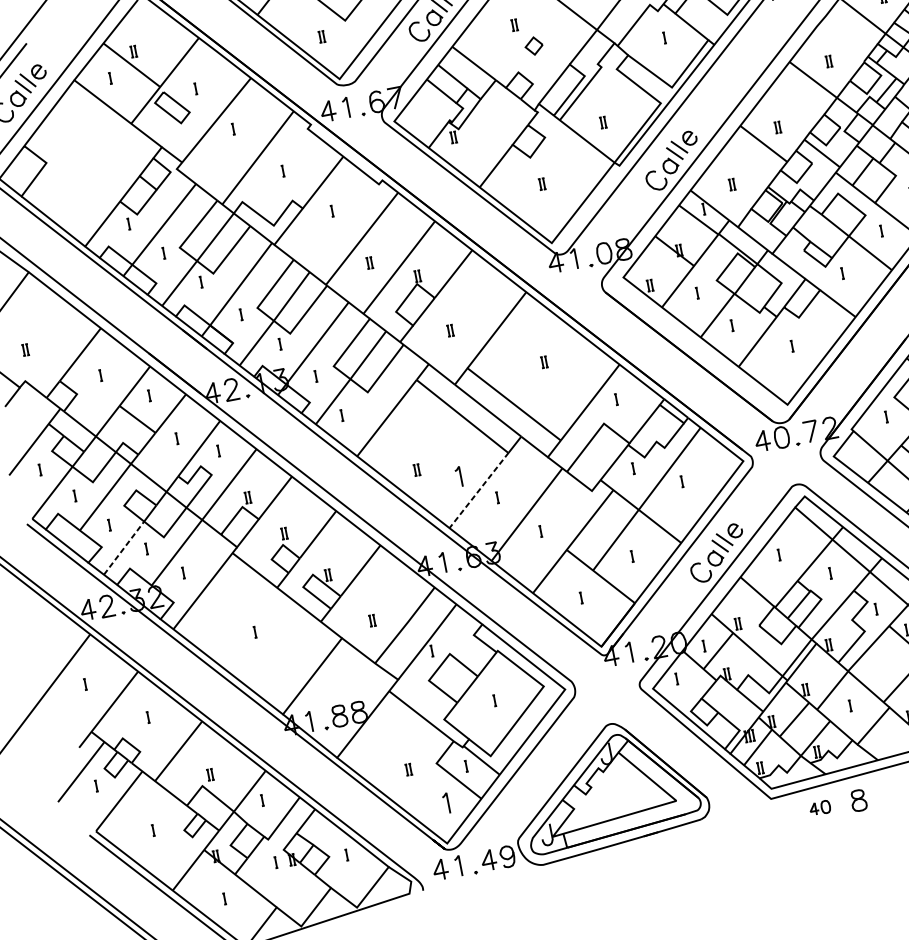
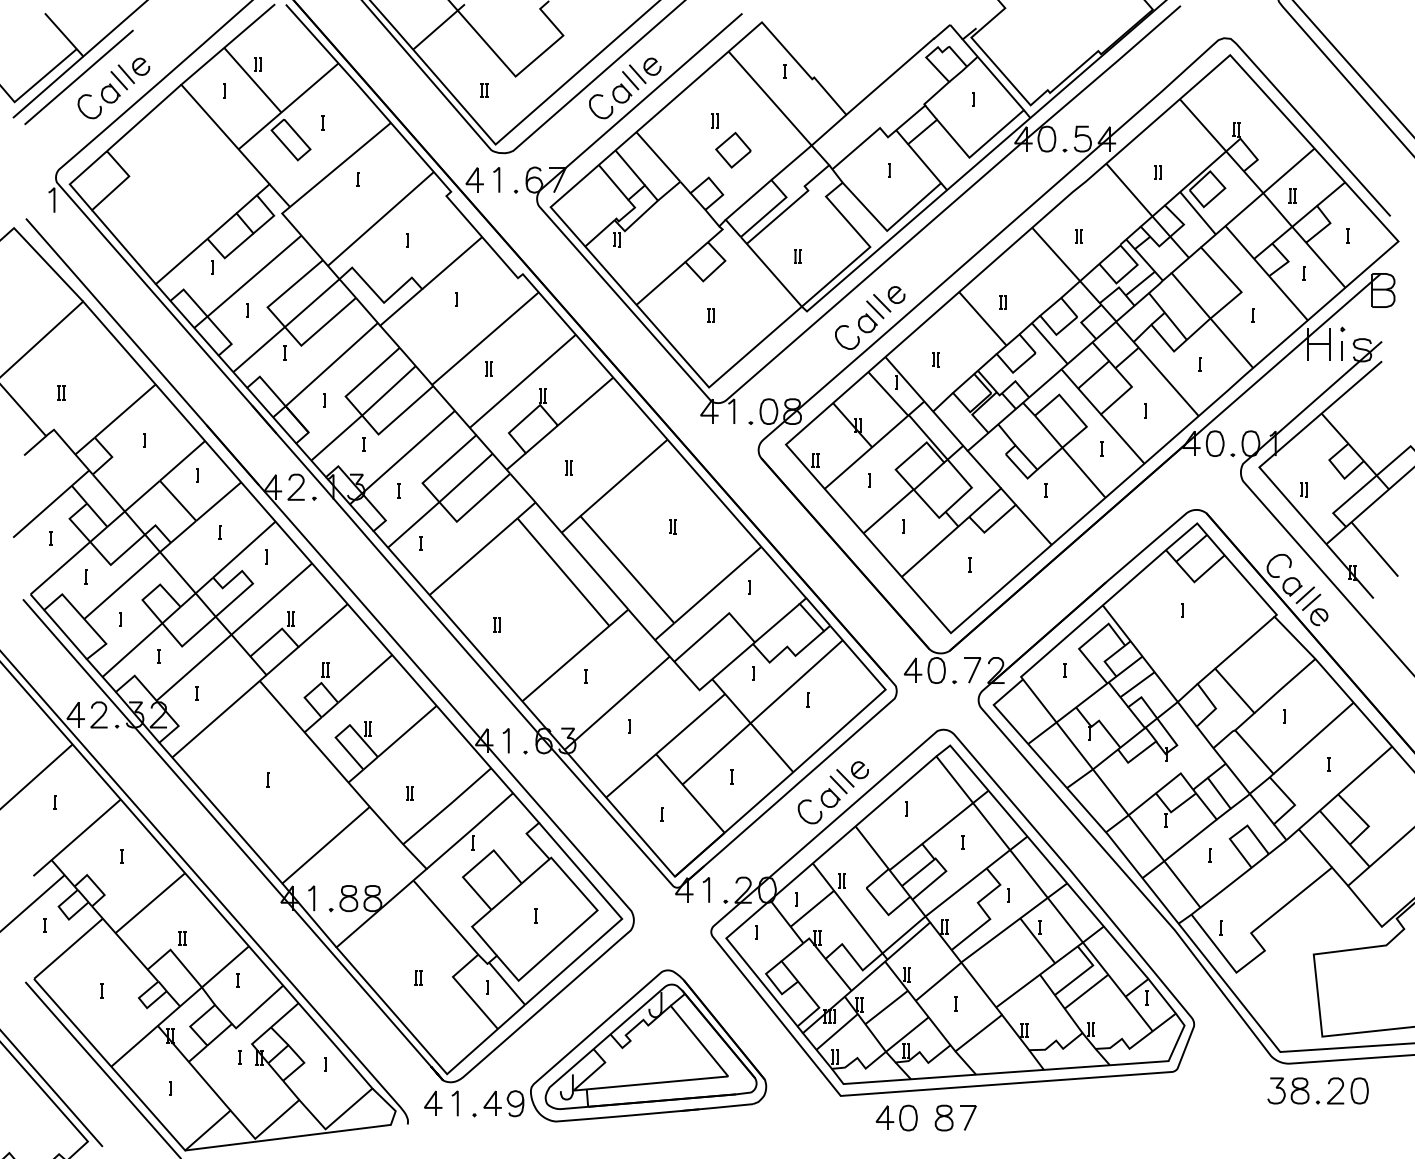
part: (534, 45) -> (733, 149), size x1.67
line: (459, 476) -> (546, 642), removed
line: (478, 491) -> (565, 664), dashed -> solid
line: (123, 547) -> (132, 649), dashed -> solid
part: (878, 796) -> (968, 1117), added
line: (447, 803) -> (456, 1026), removed
part: (819, 807) -> (896, 1117), size x1.67

